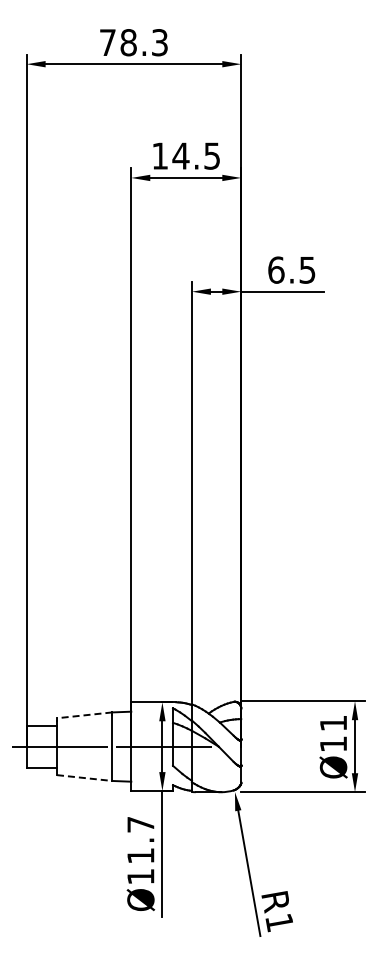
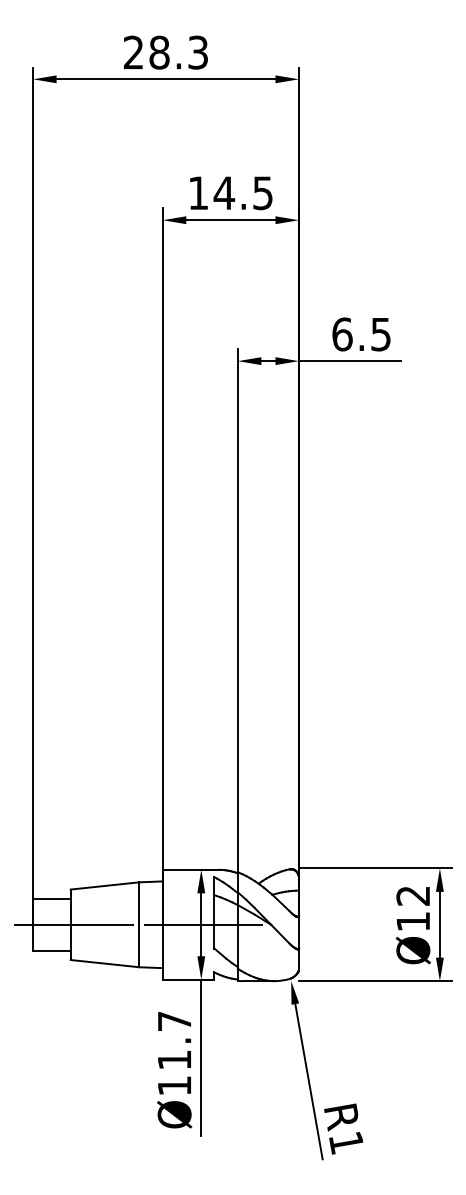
text: (107, 42) -> (133, 52), 78.3 -> 28.3
line: (84, 715) -> (104, 886), dashed -> solid
text: (332, 723) -> (412, 896), Ø11 -> Ø12
line: (84, 778) -> (104, 964), dashed -> solid

